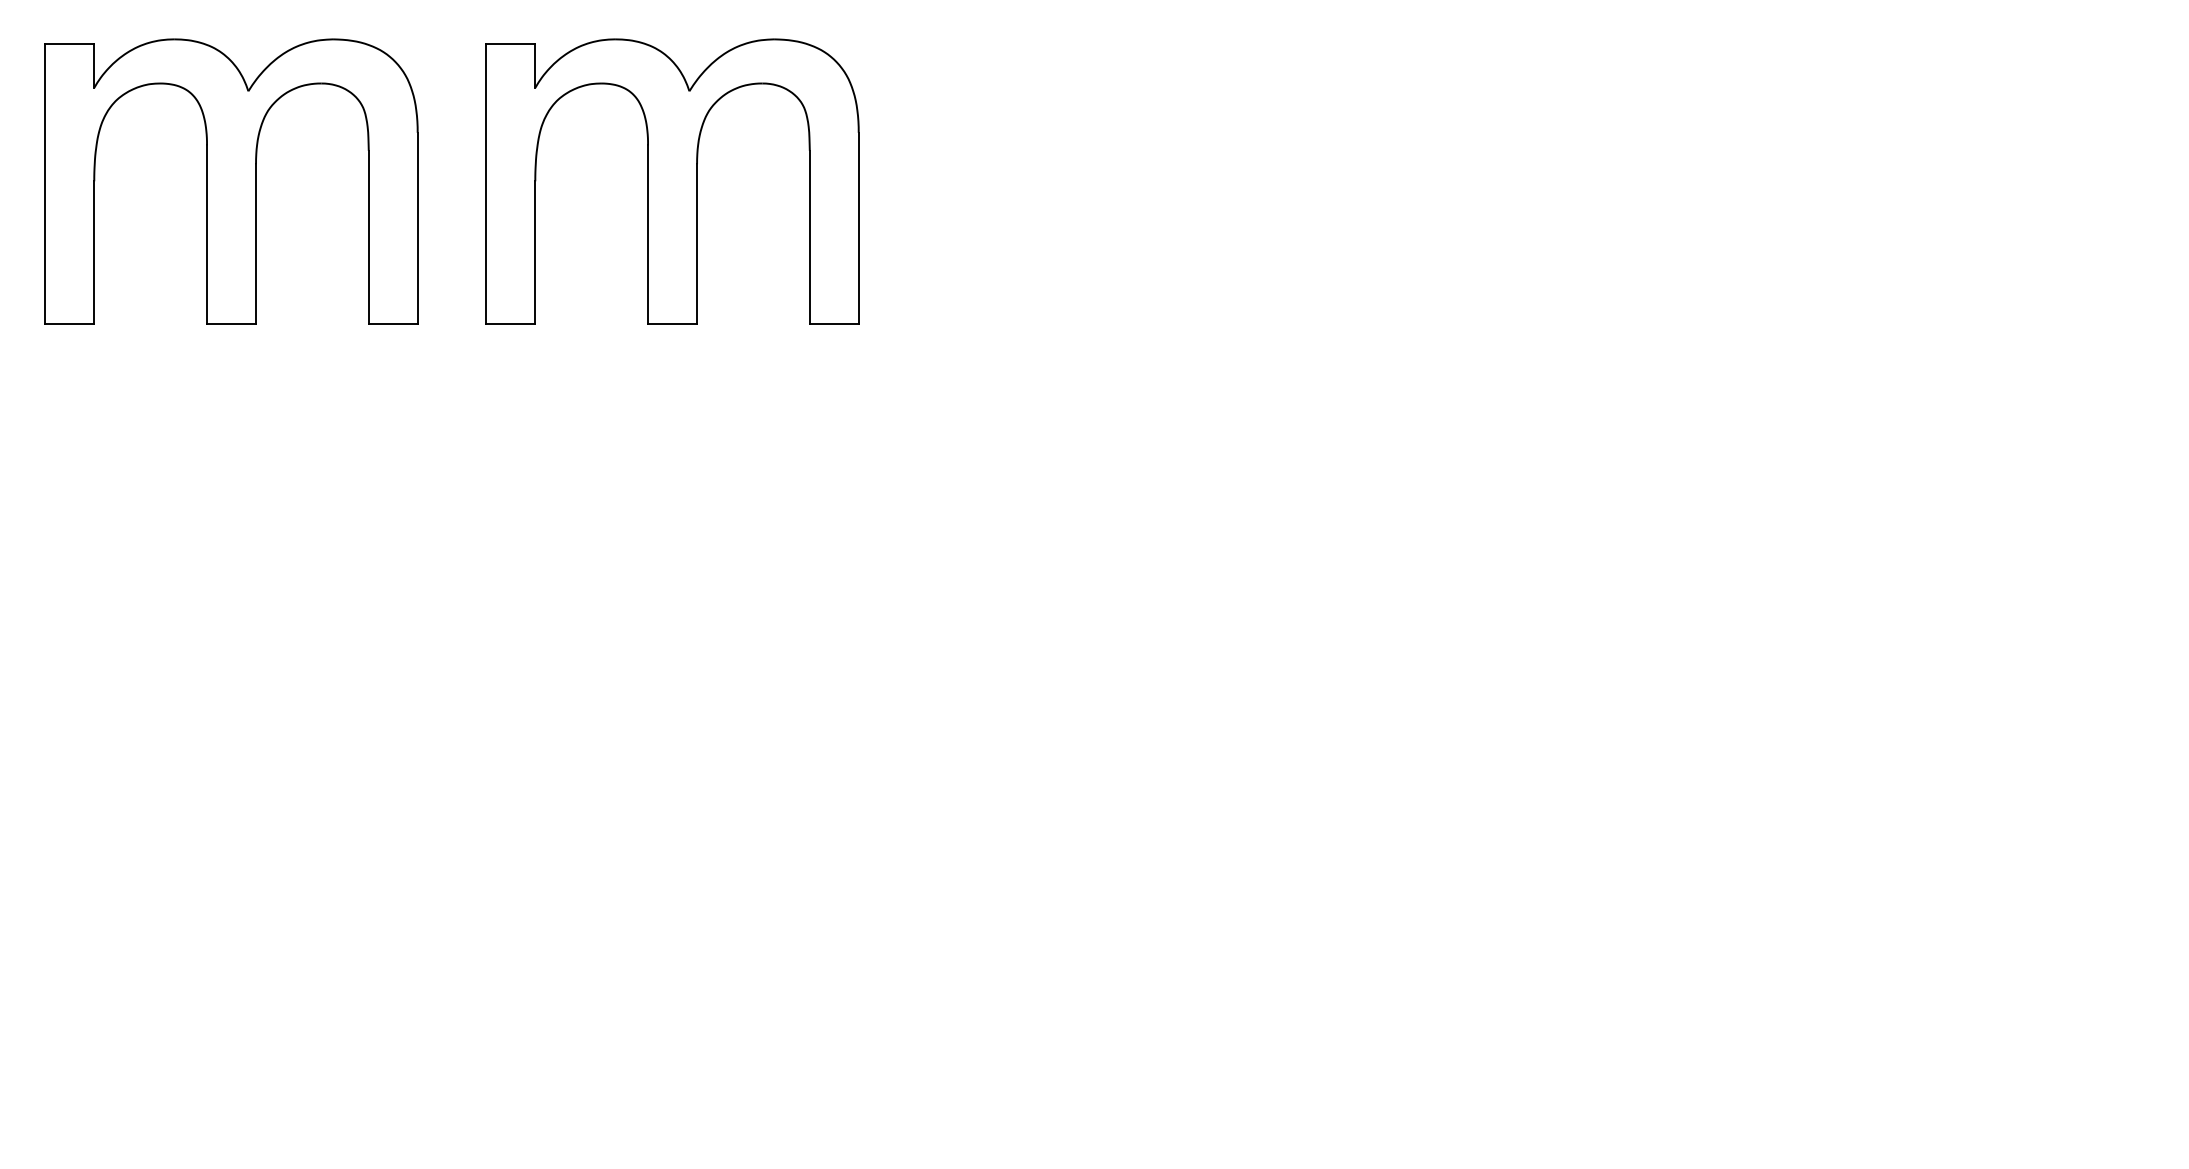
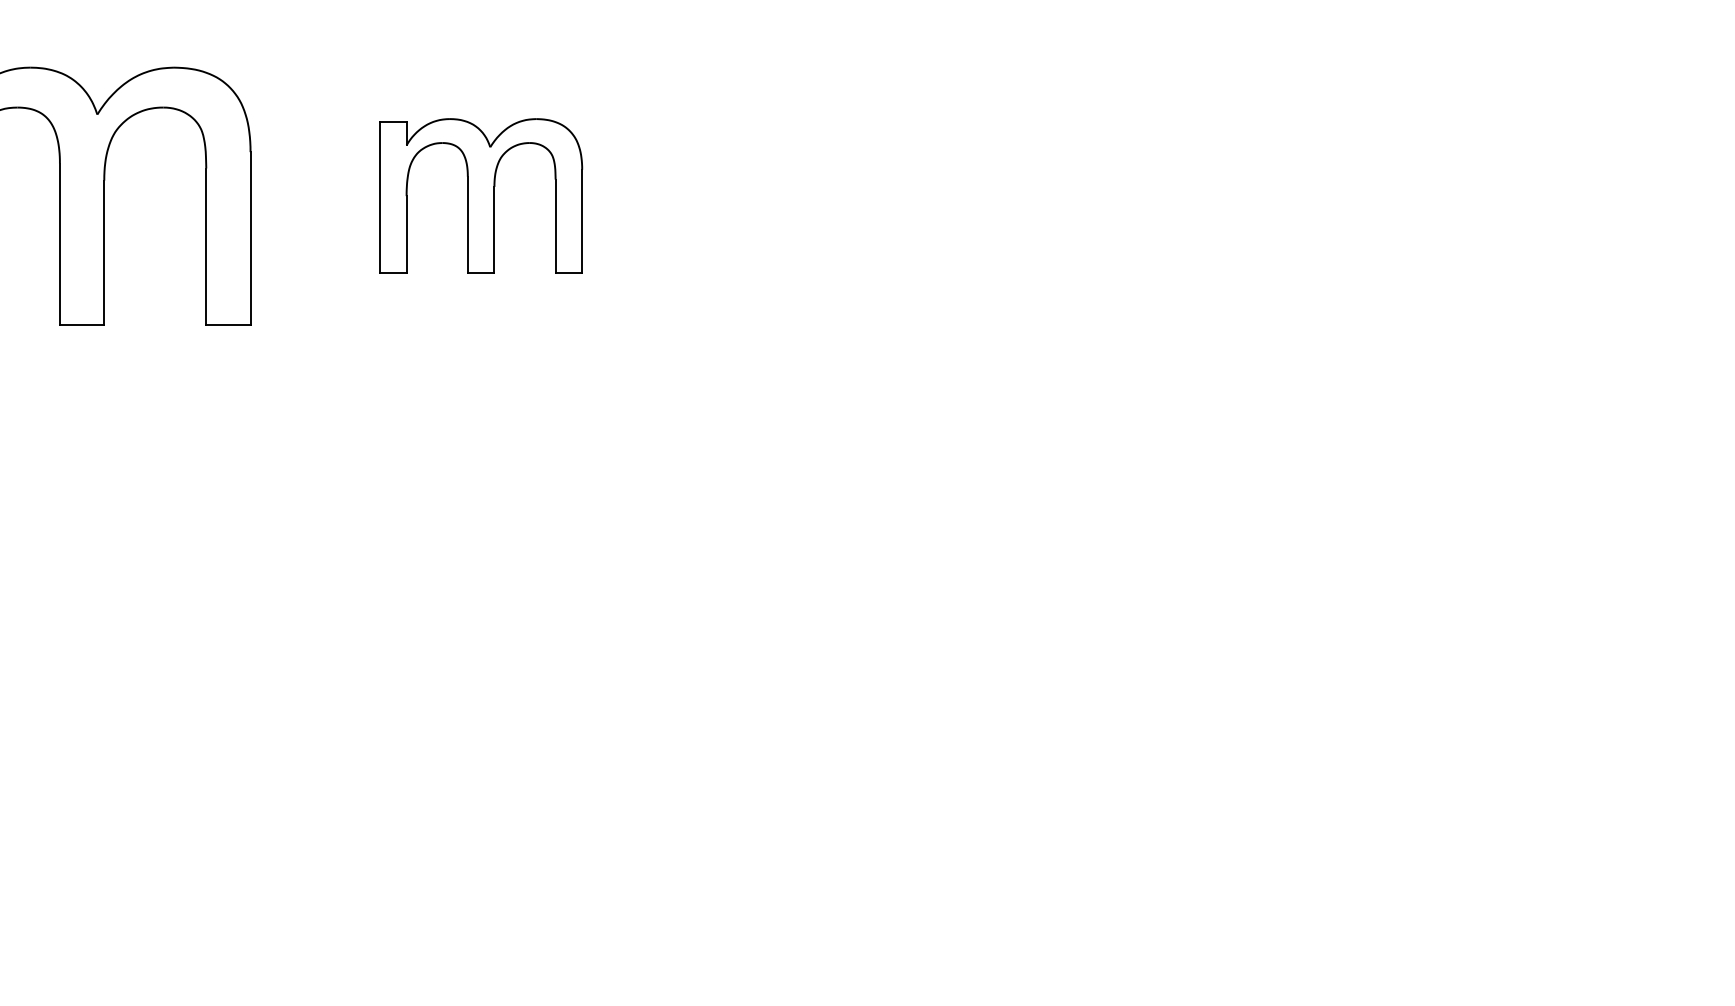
part: (672, 181) -> (481, 196), size x0.6

